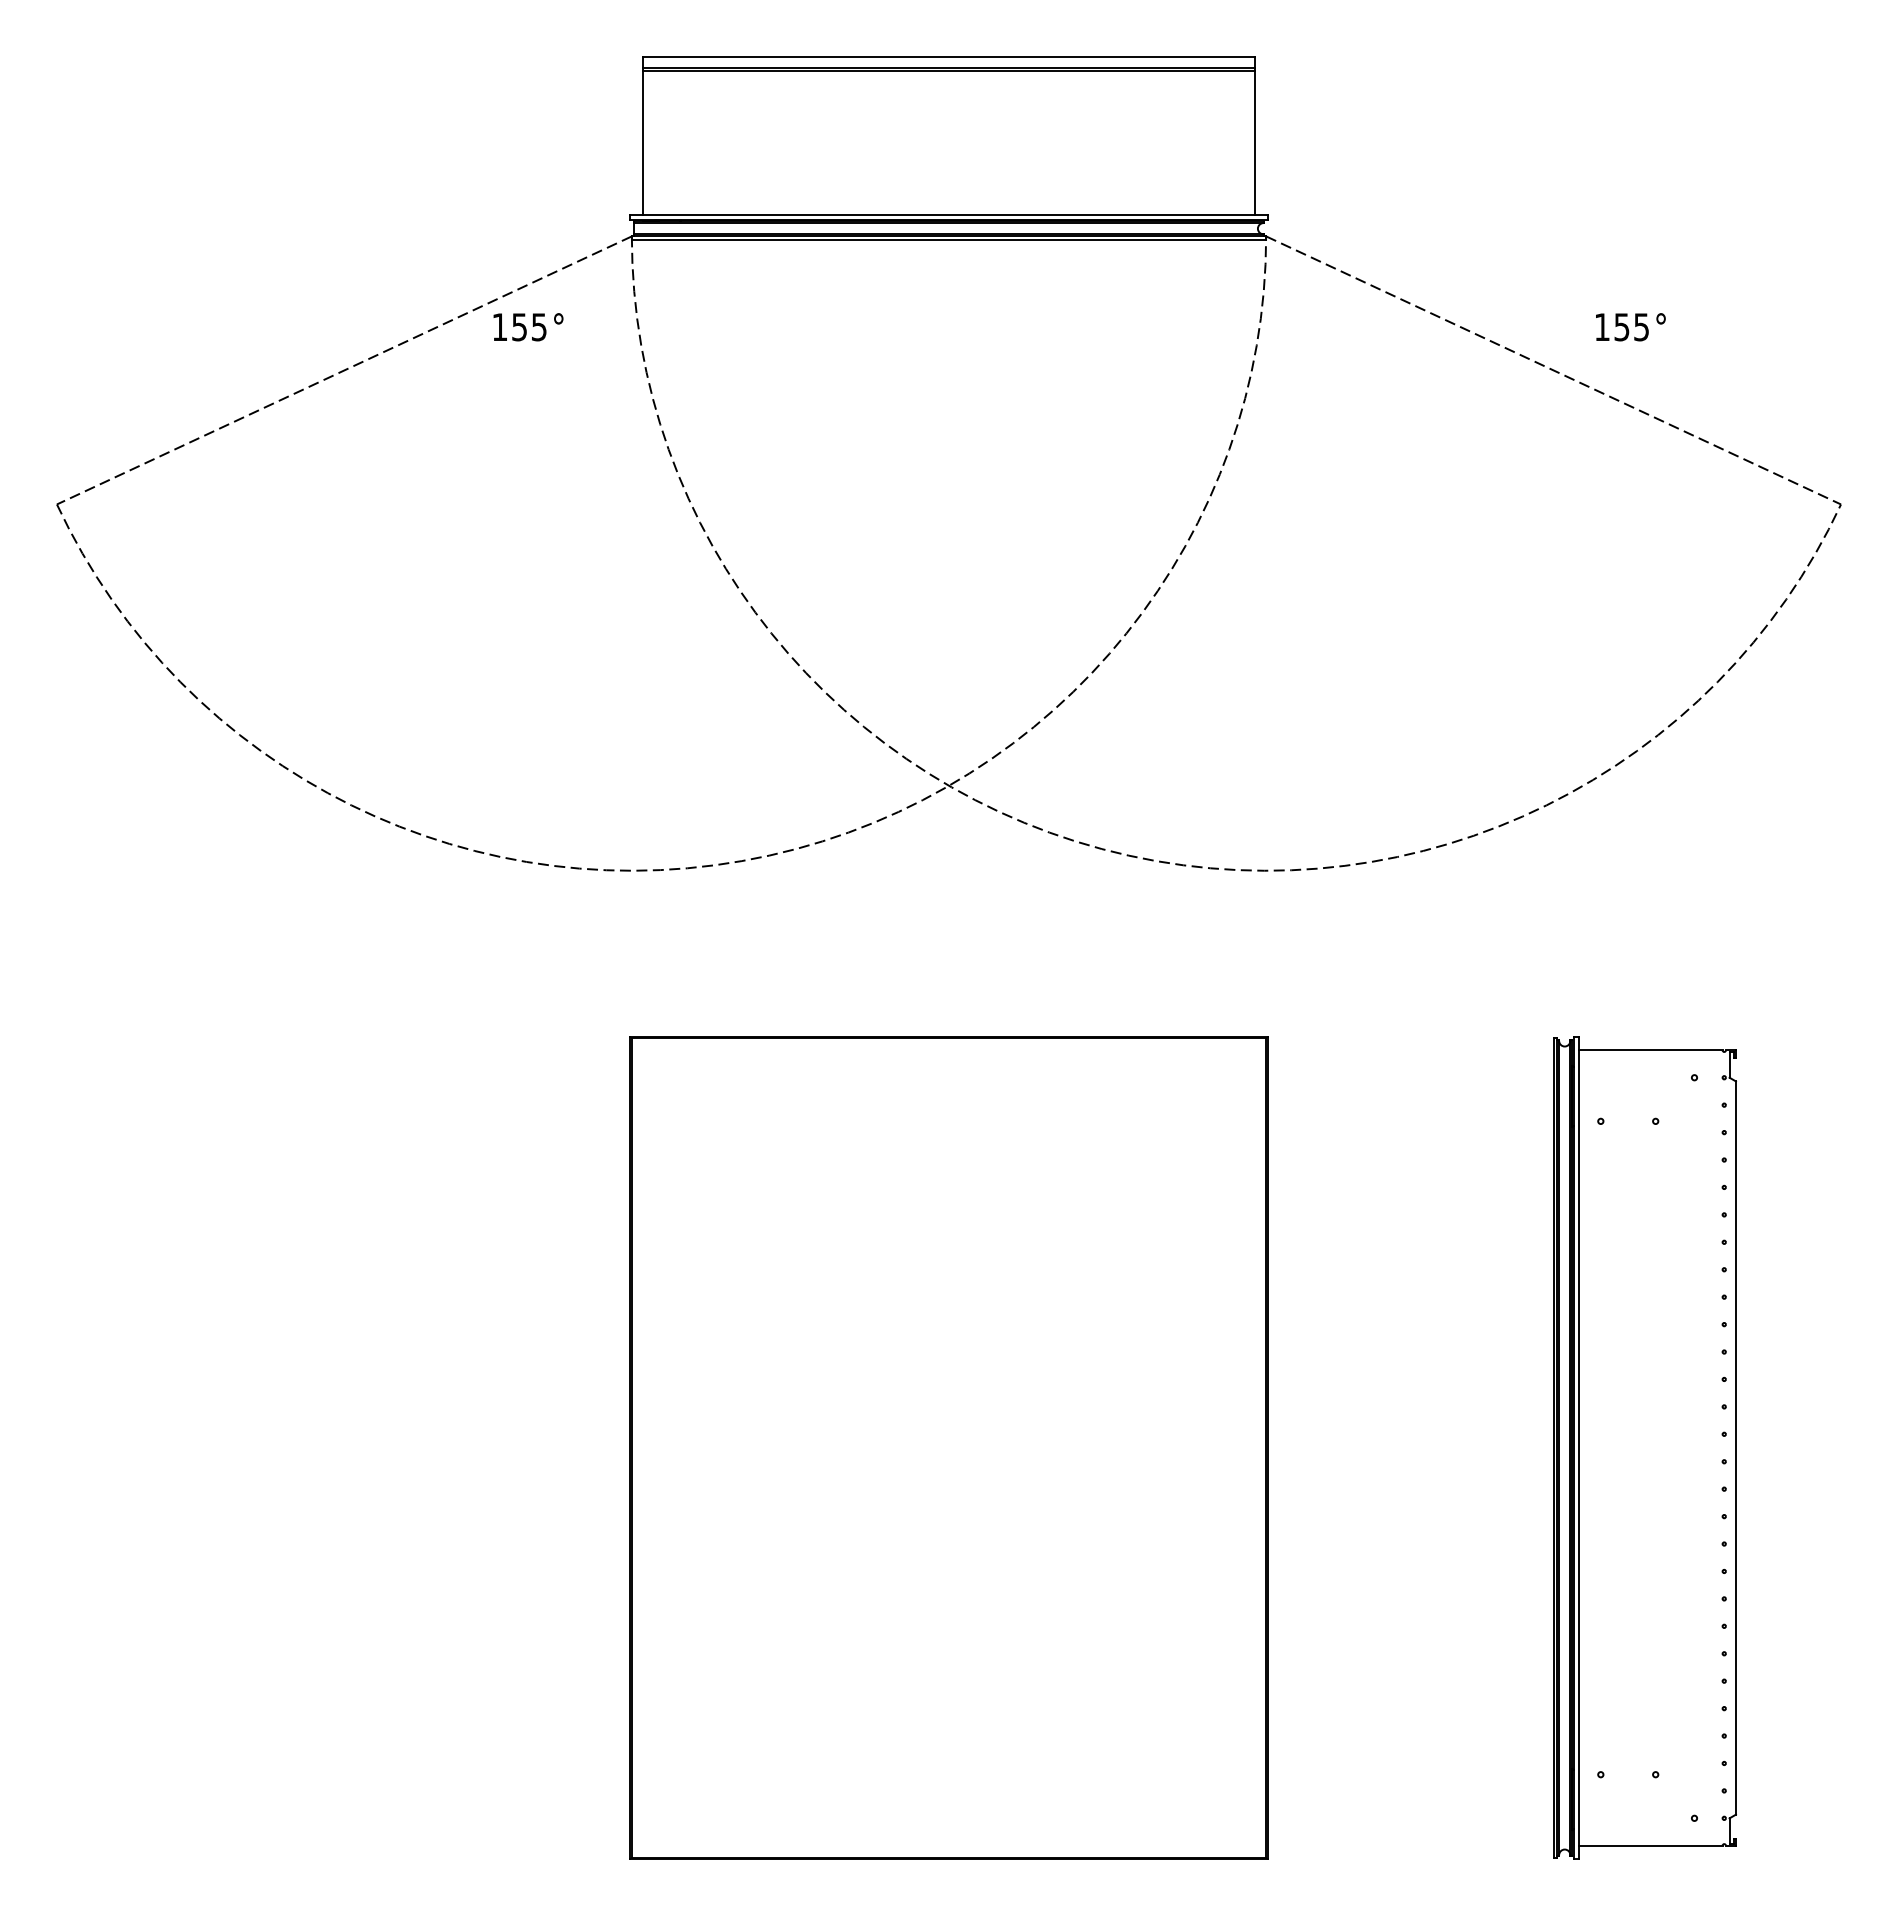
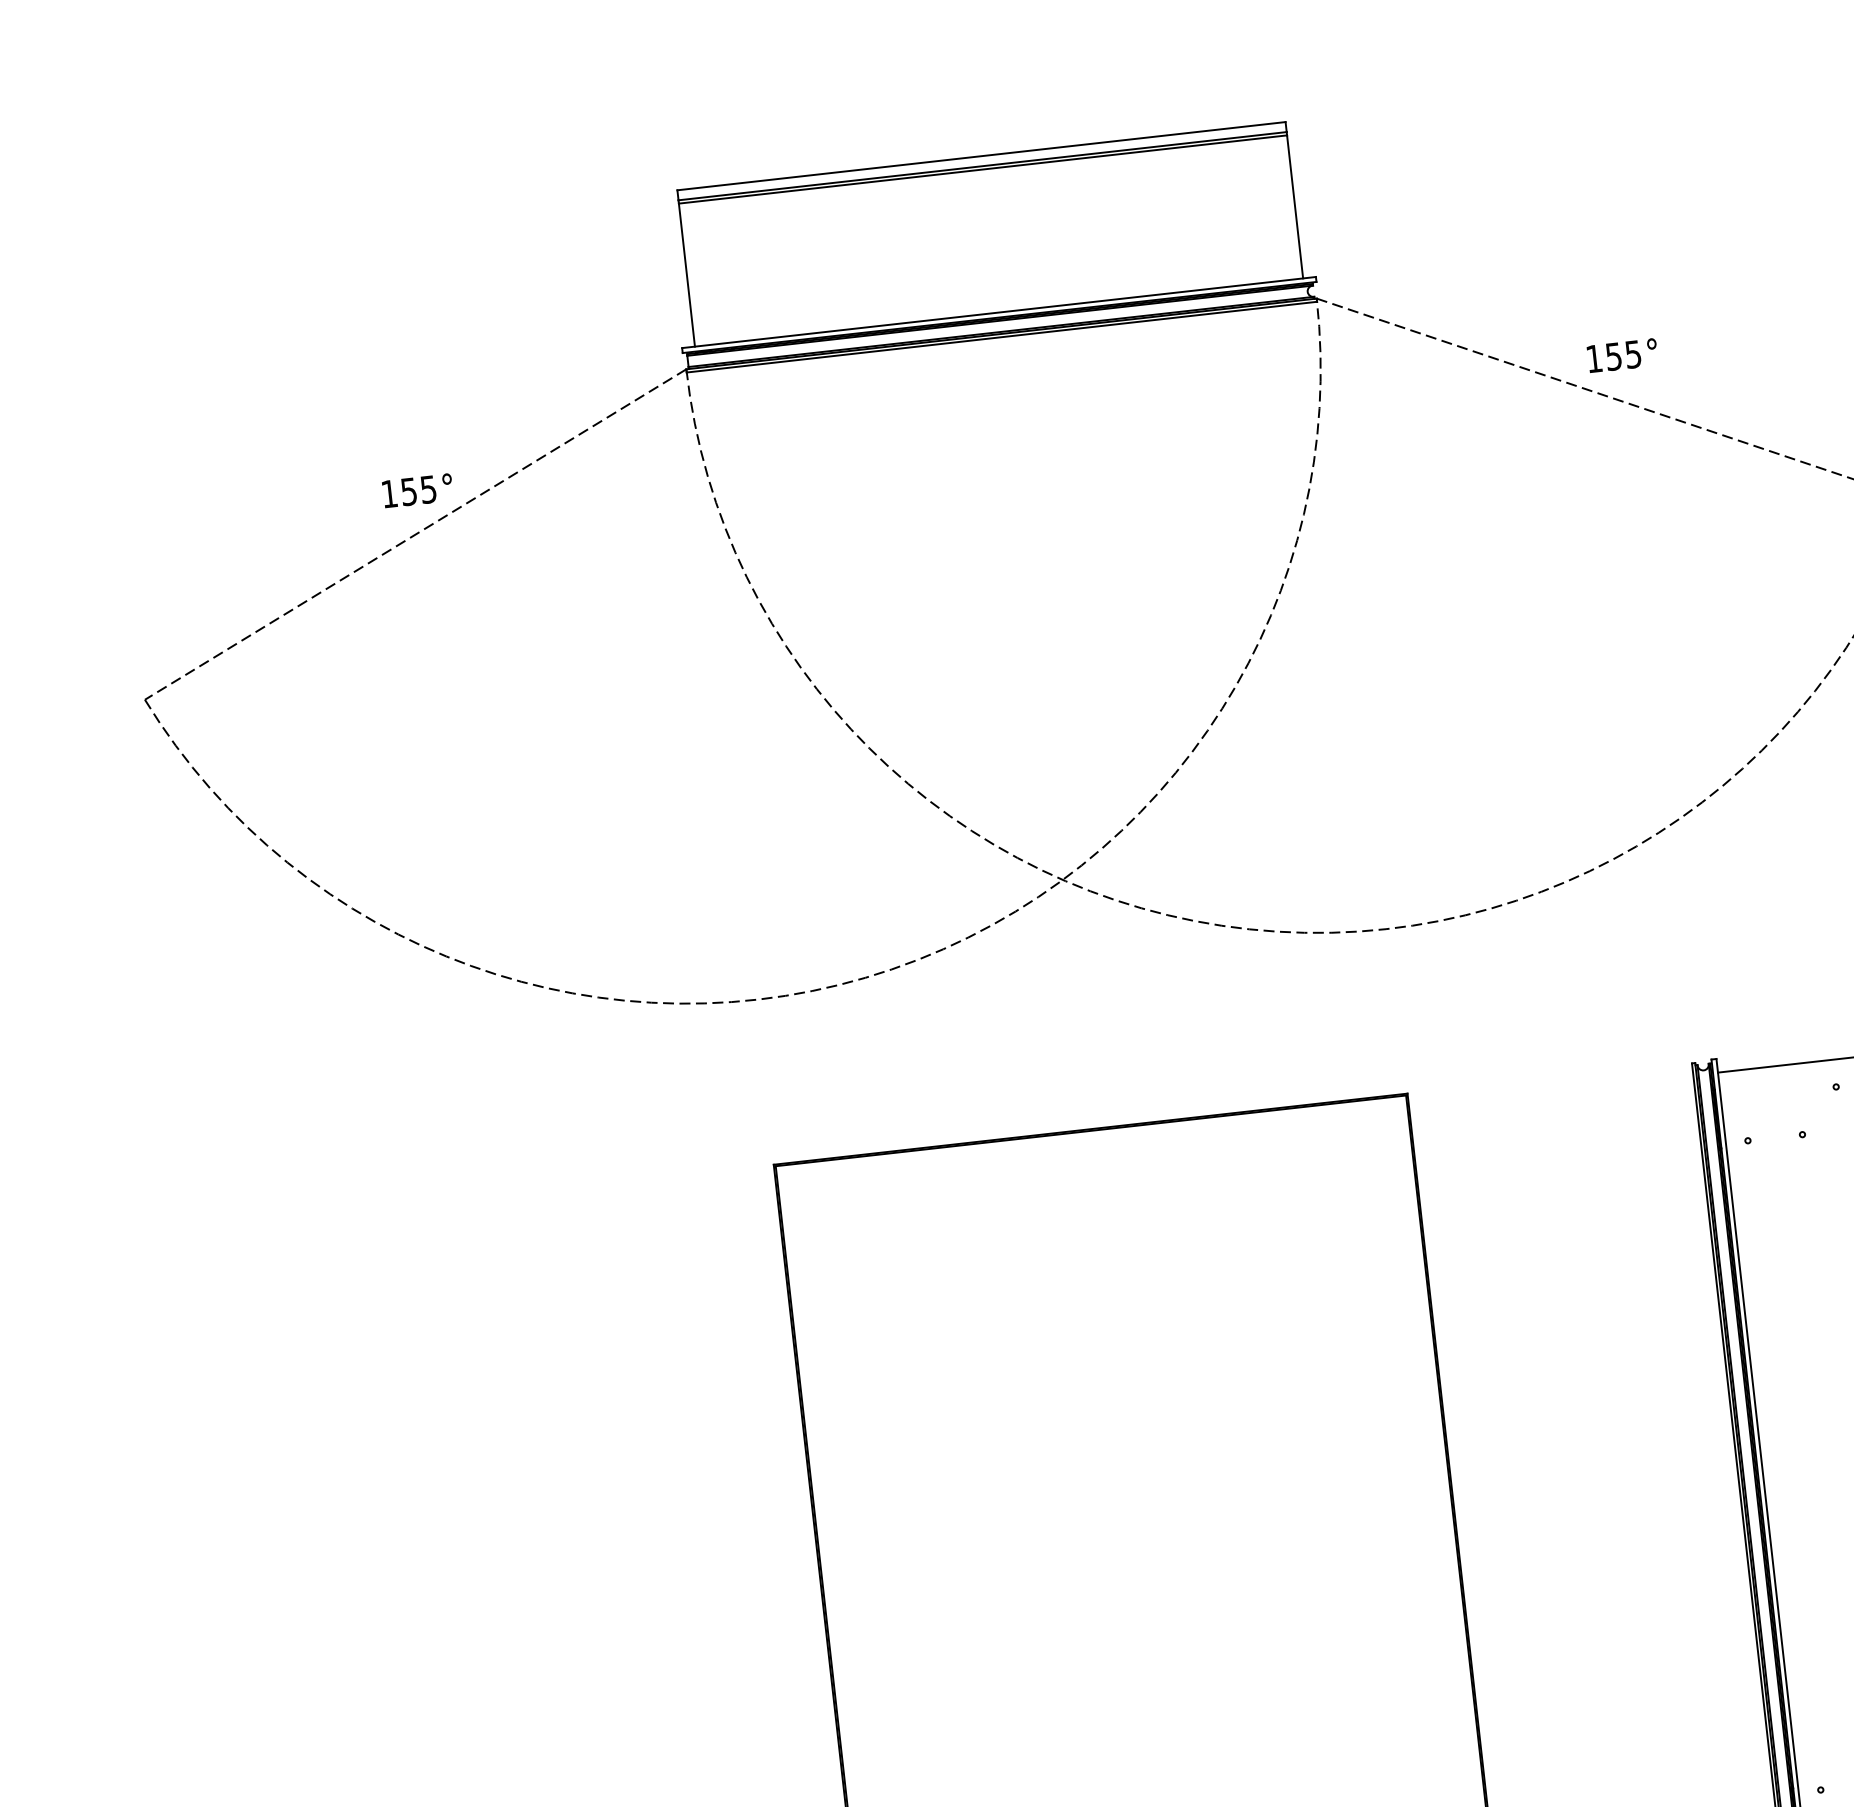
text: (528, 327) -> (417, 491), moved
text: (1630, 327) -> (1622, 355), moved

